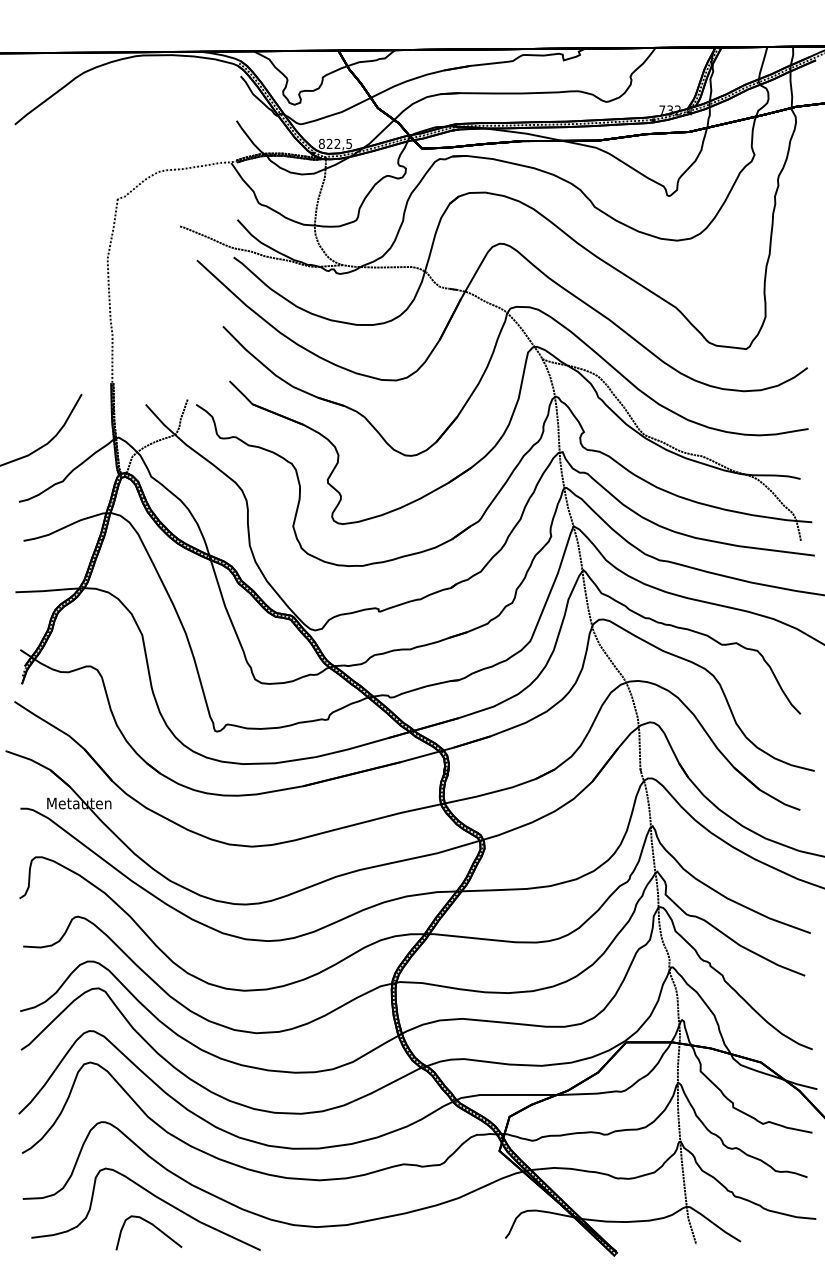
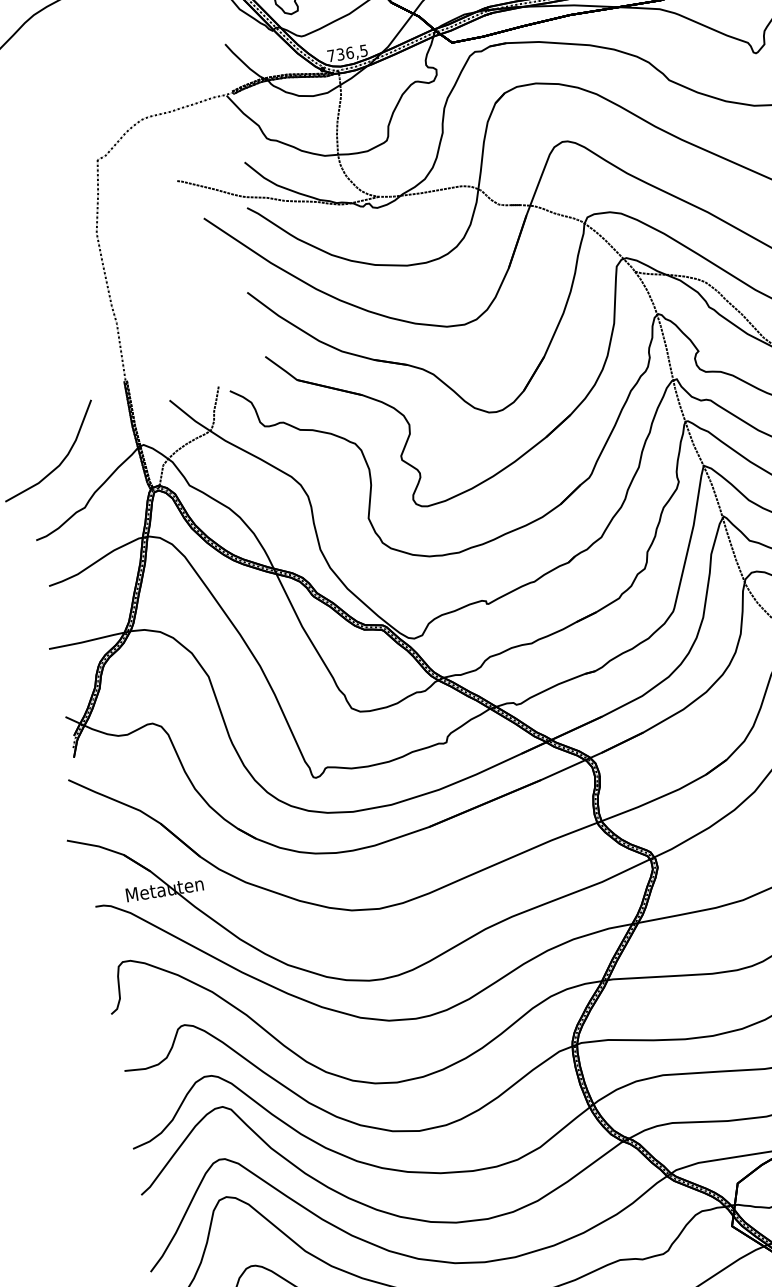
text: (329, 143) -> (340, 53), 822,5 -> 736,5

